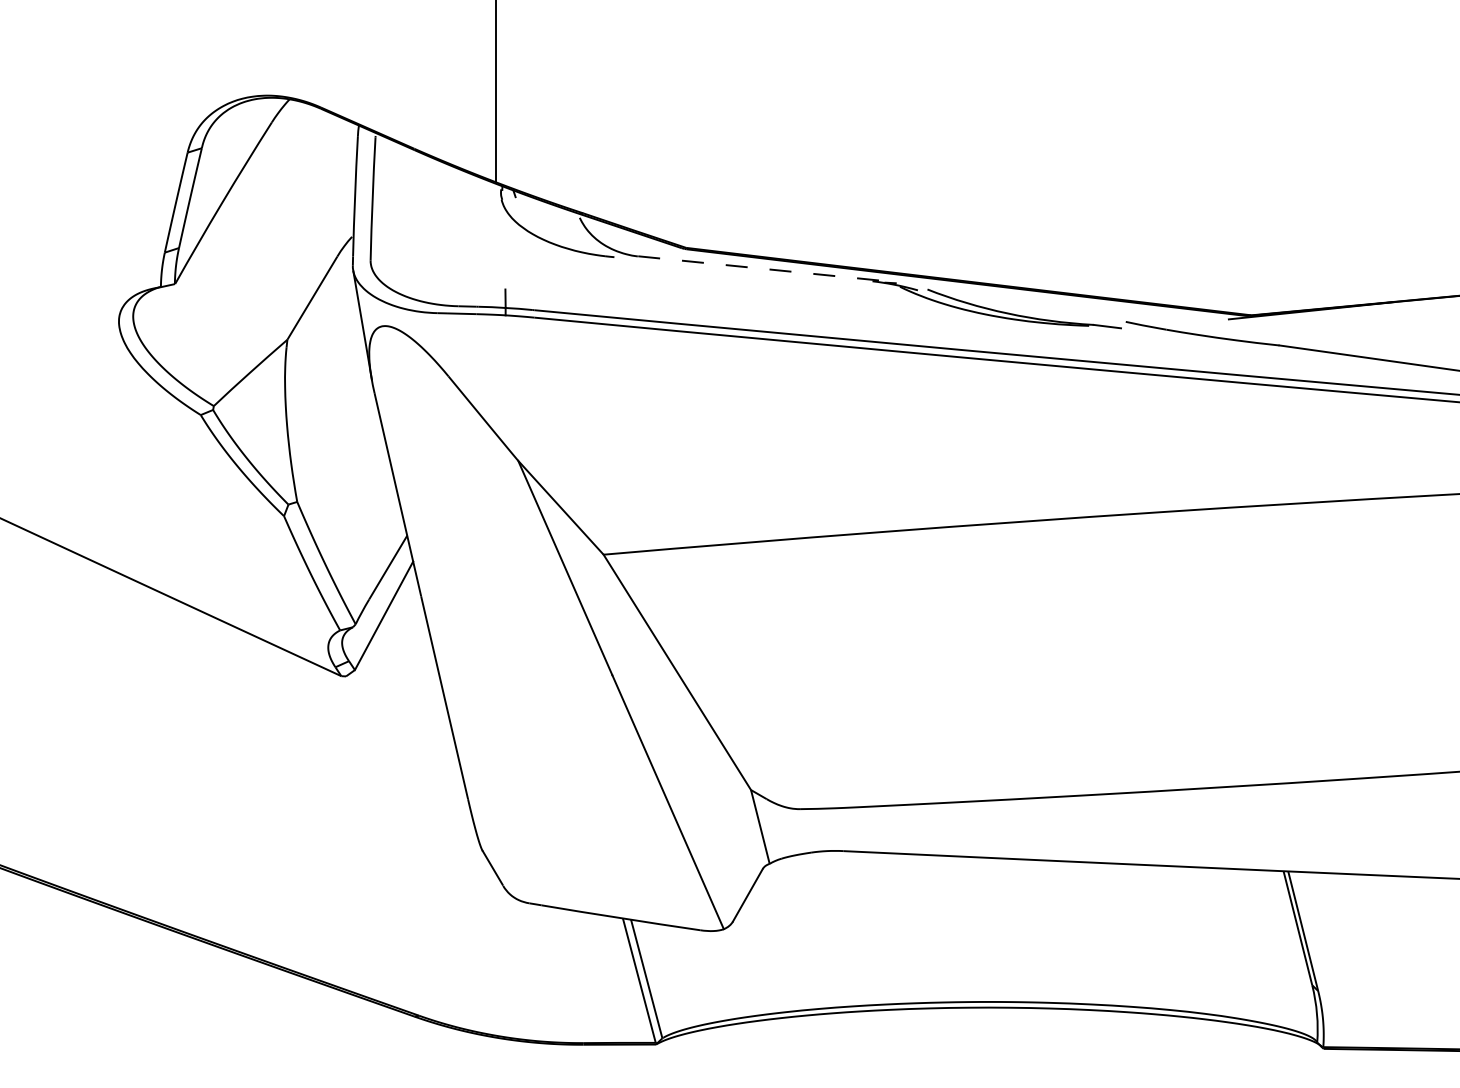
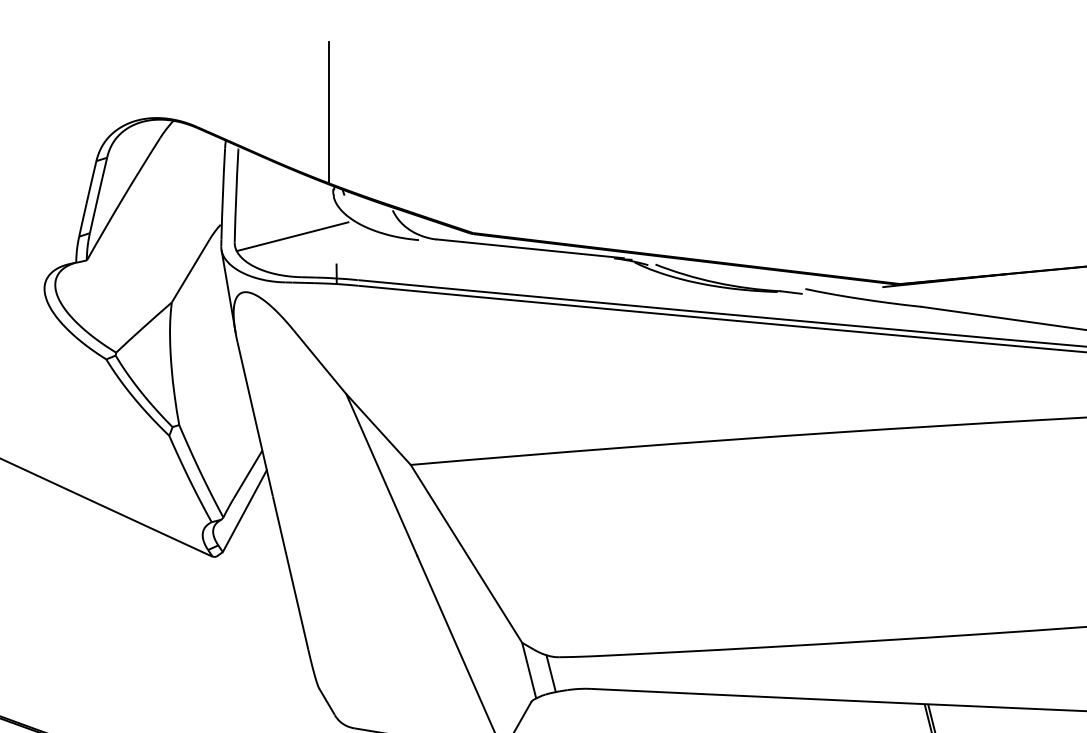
line: (447, 252) -> (292, 236), added
line: (762, 268) -> (530, 248), dashed -> solid
line: (789, 830) -> (551, 673), added

